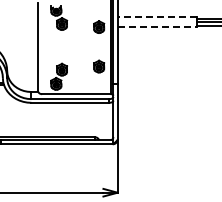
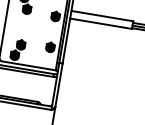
line: (157, 16) -> (102, 15), dashed -> solid
line: (157, 26) -> (101, 23), dashed -> solid

